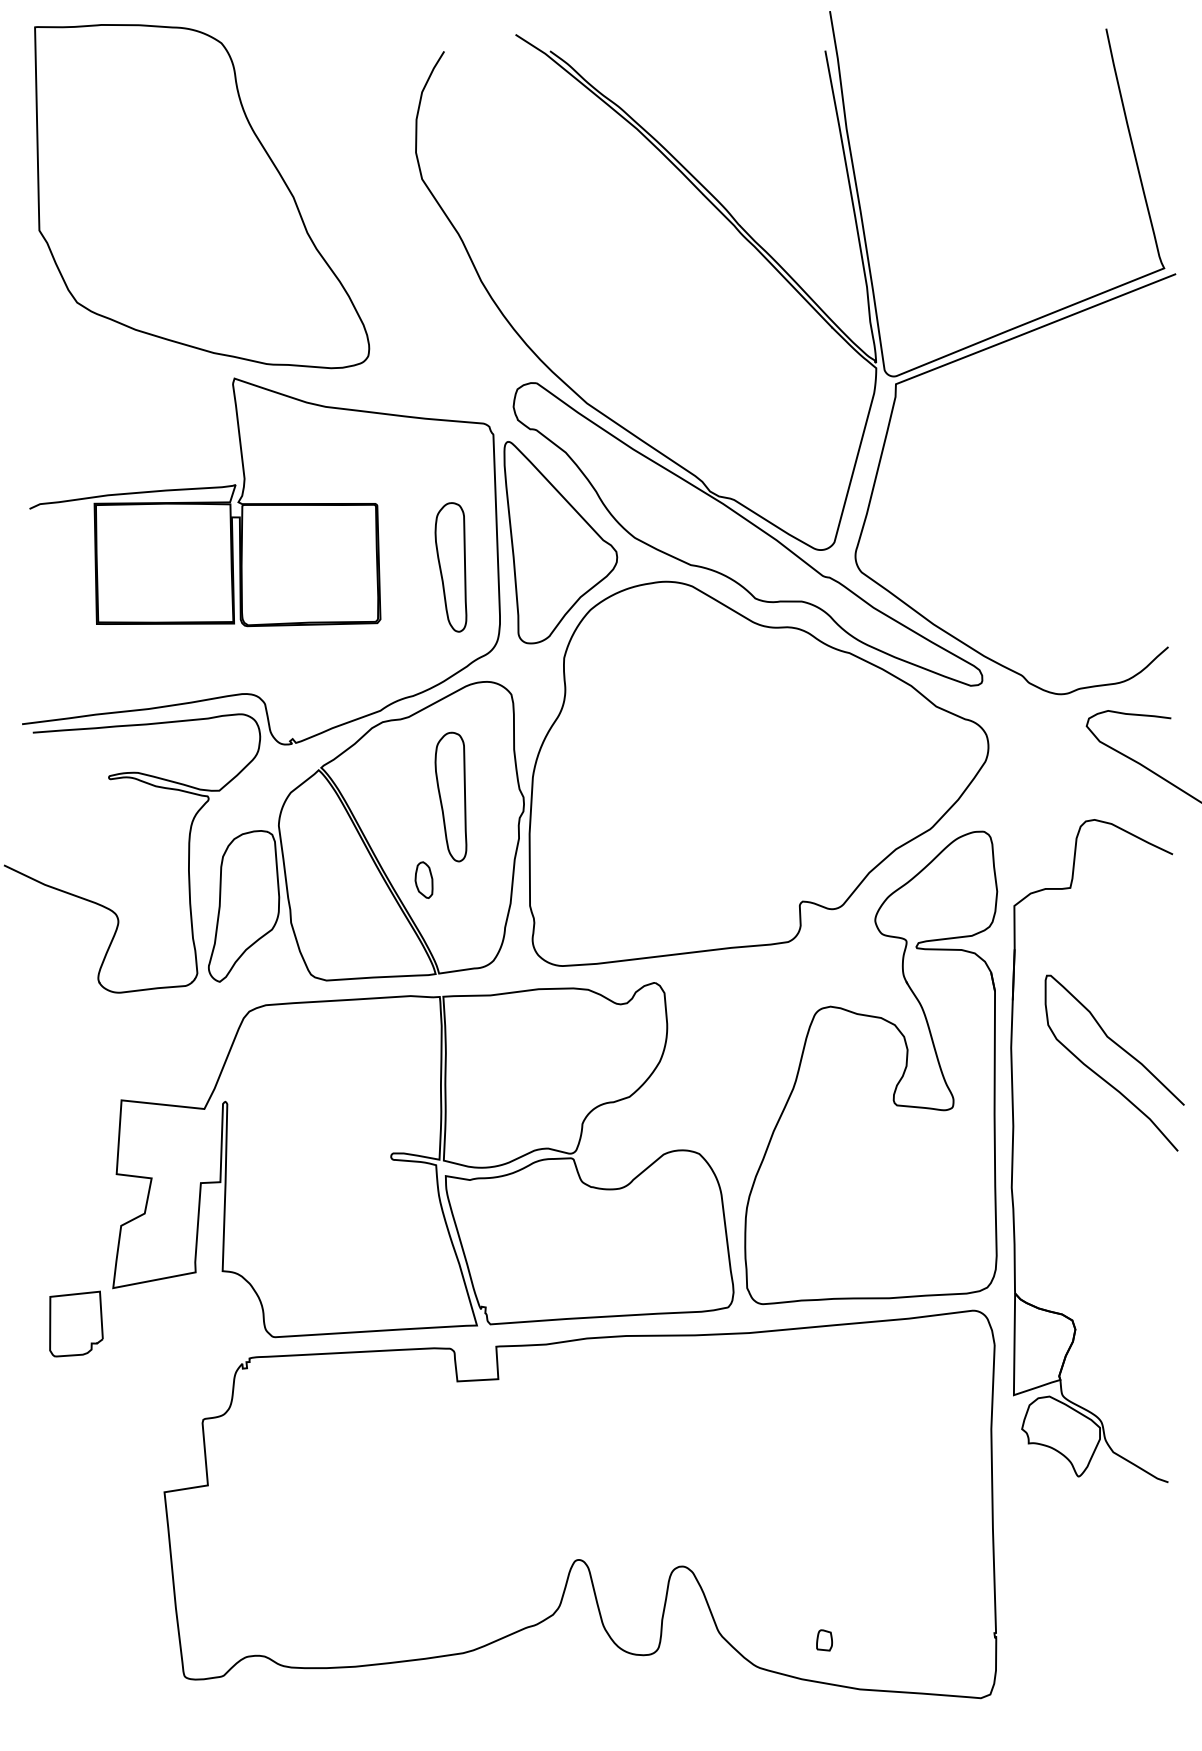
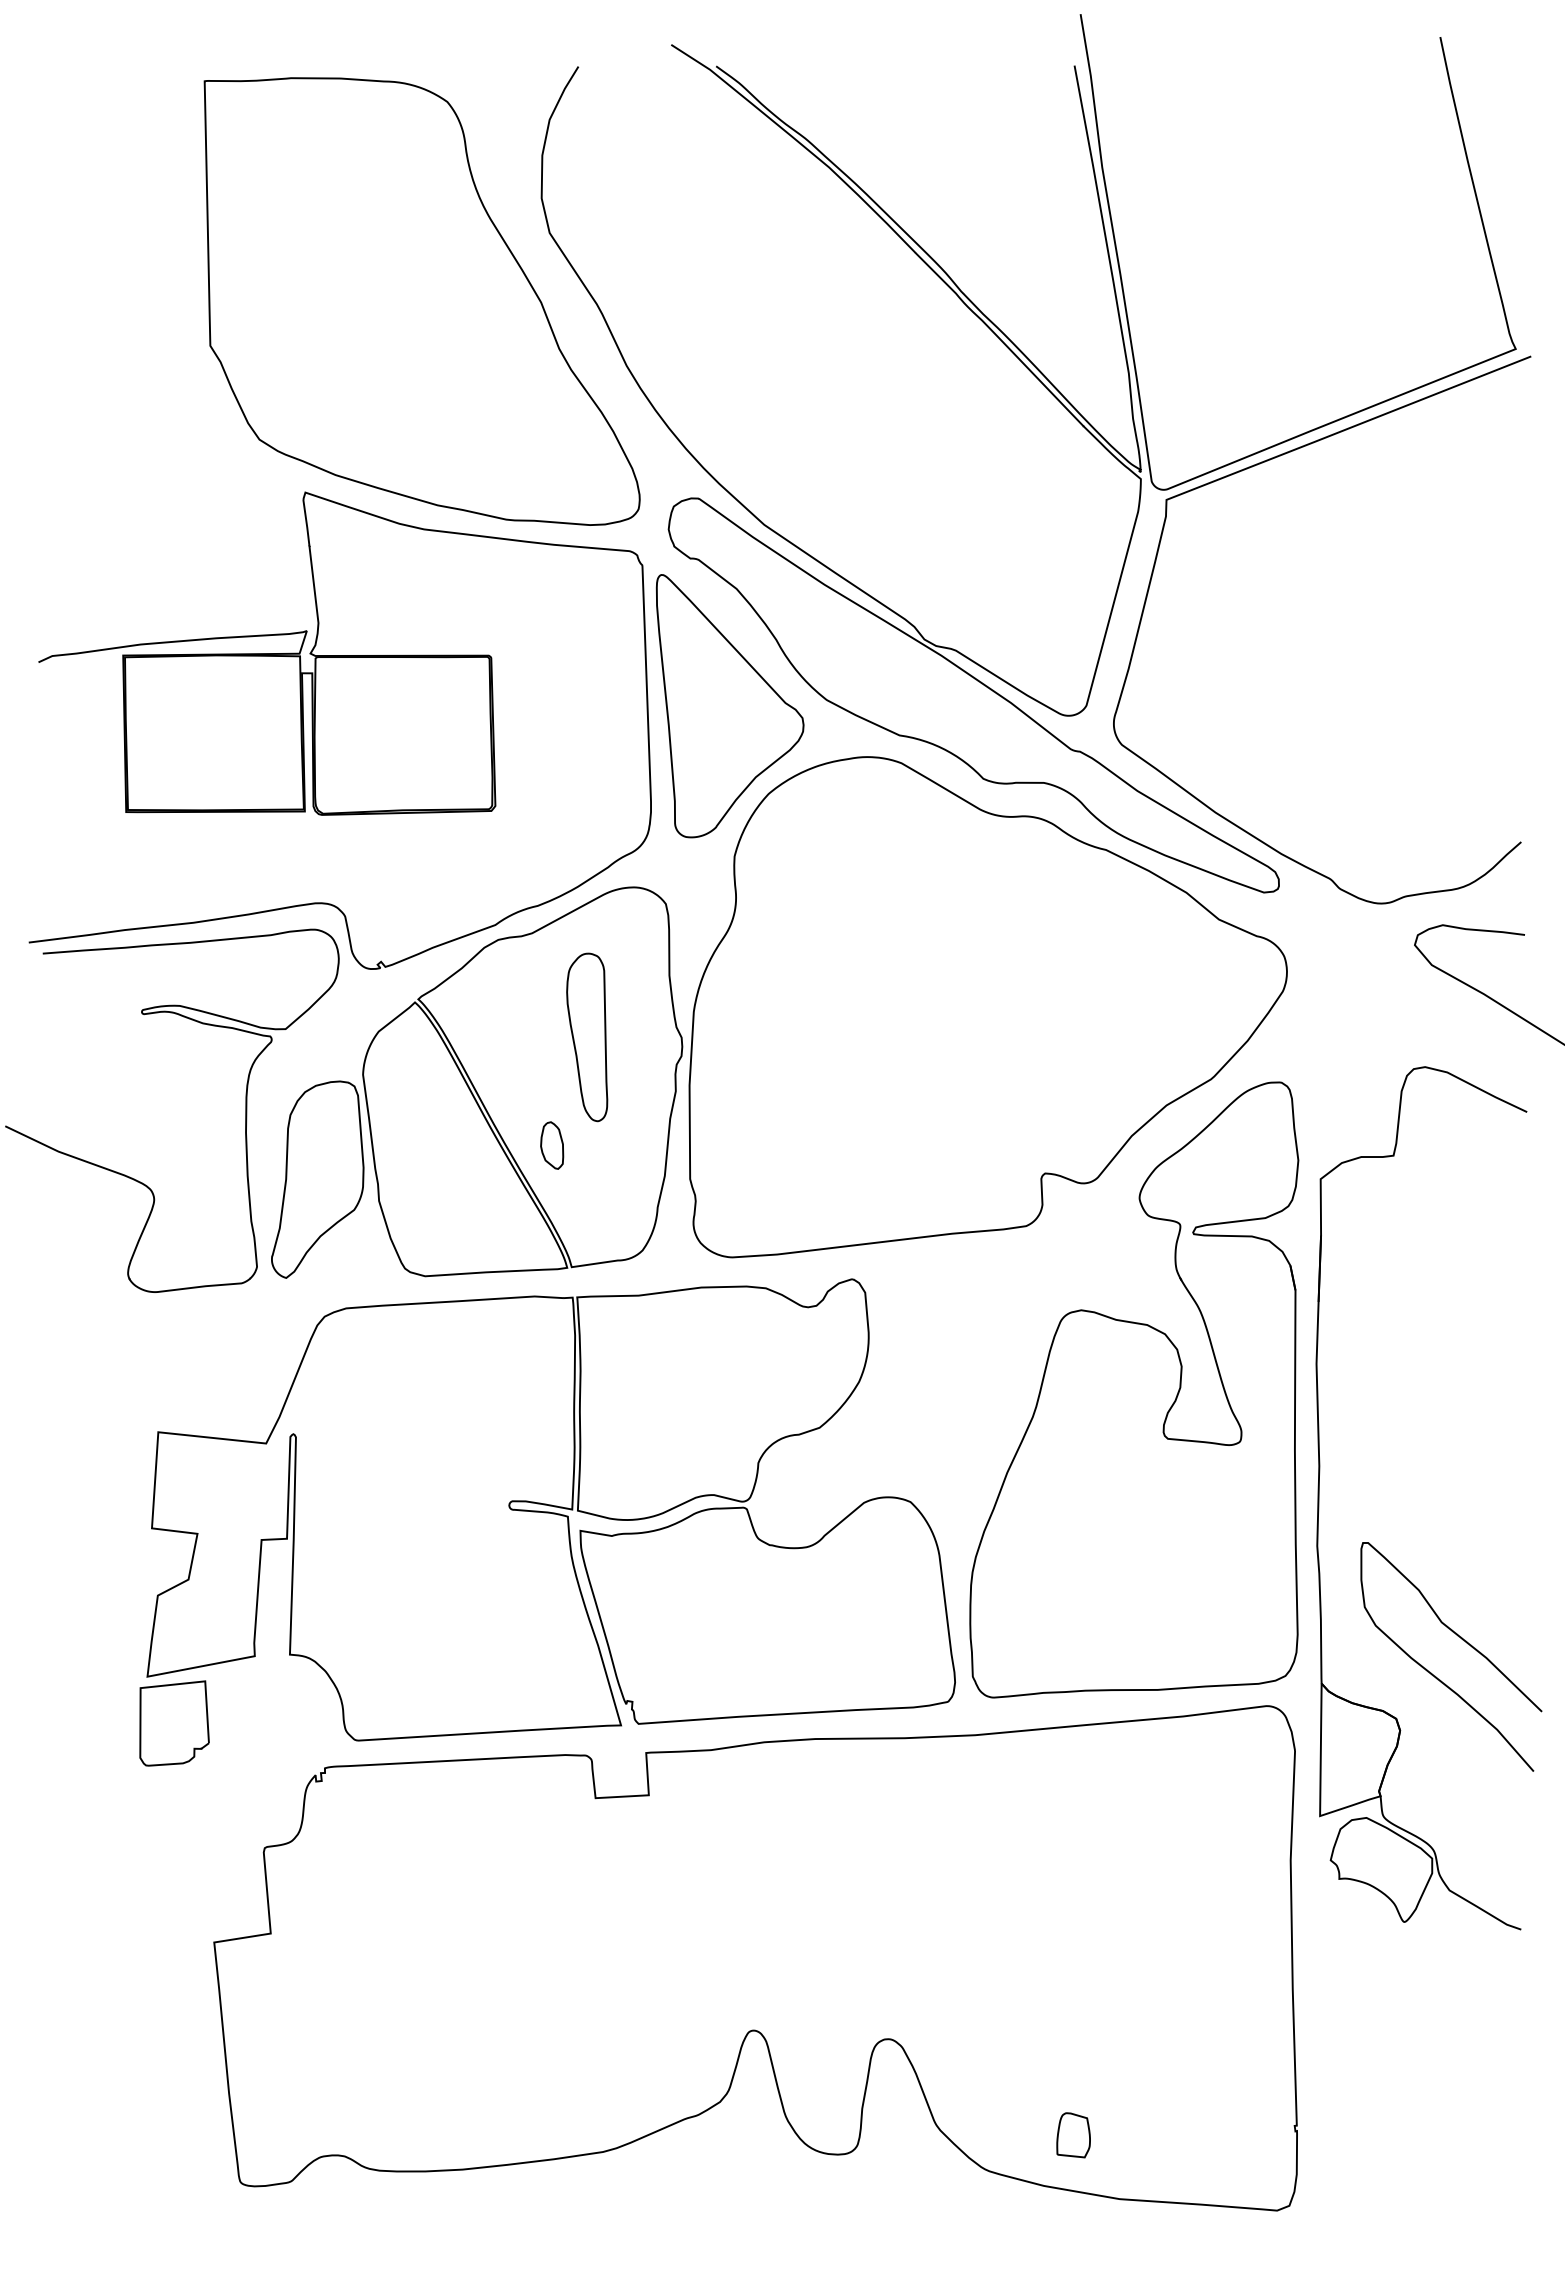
part: (201, 196) -> (421, 301), moved
part: (451, 567) -> (587, 738), removed
curve: (1123, 1050) -> (1462, 1640), moved
part: (76, 1324) -> (174, 1723), moved
part: (824, 1640) -> (1073, 2135), size x1.67

